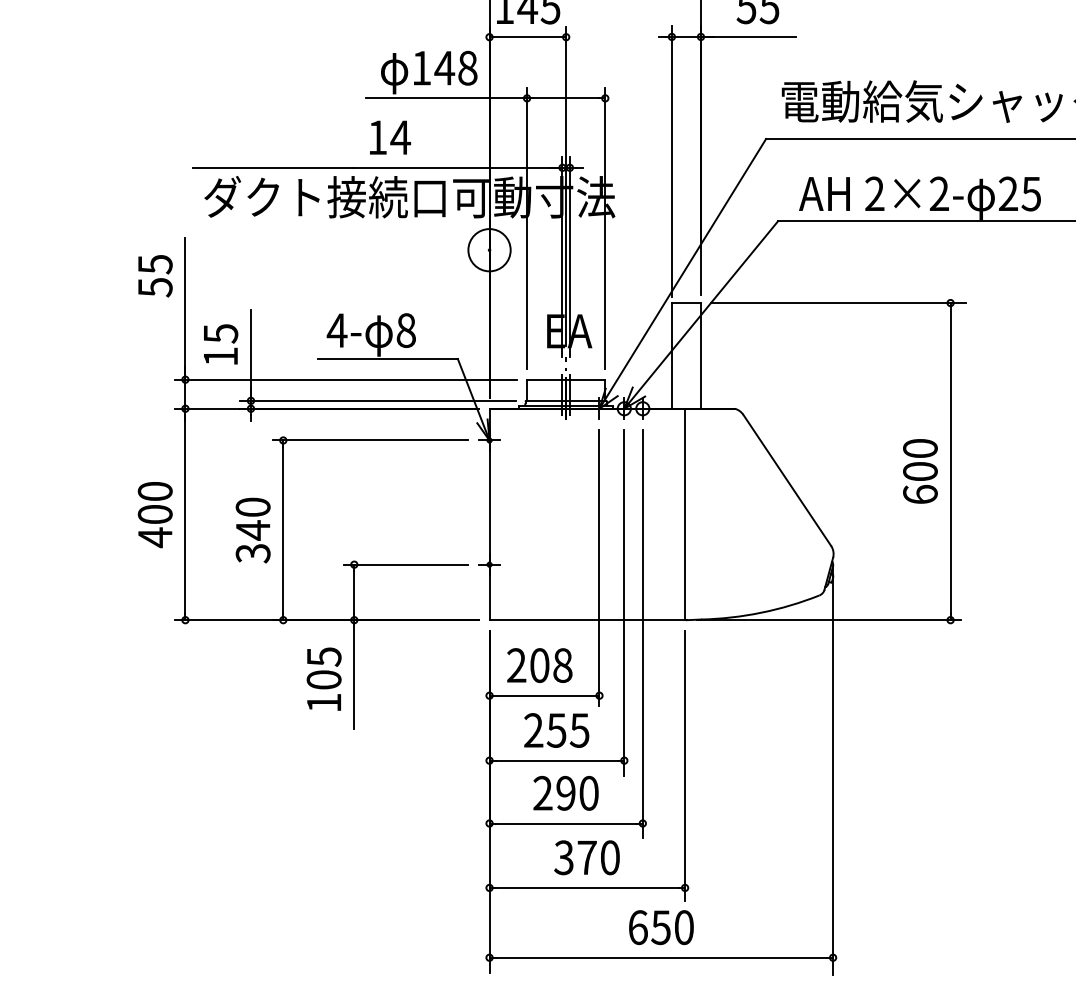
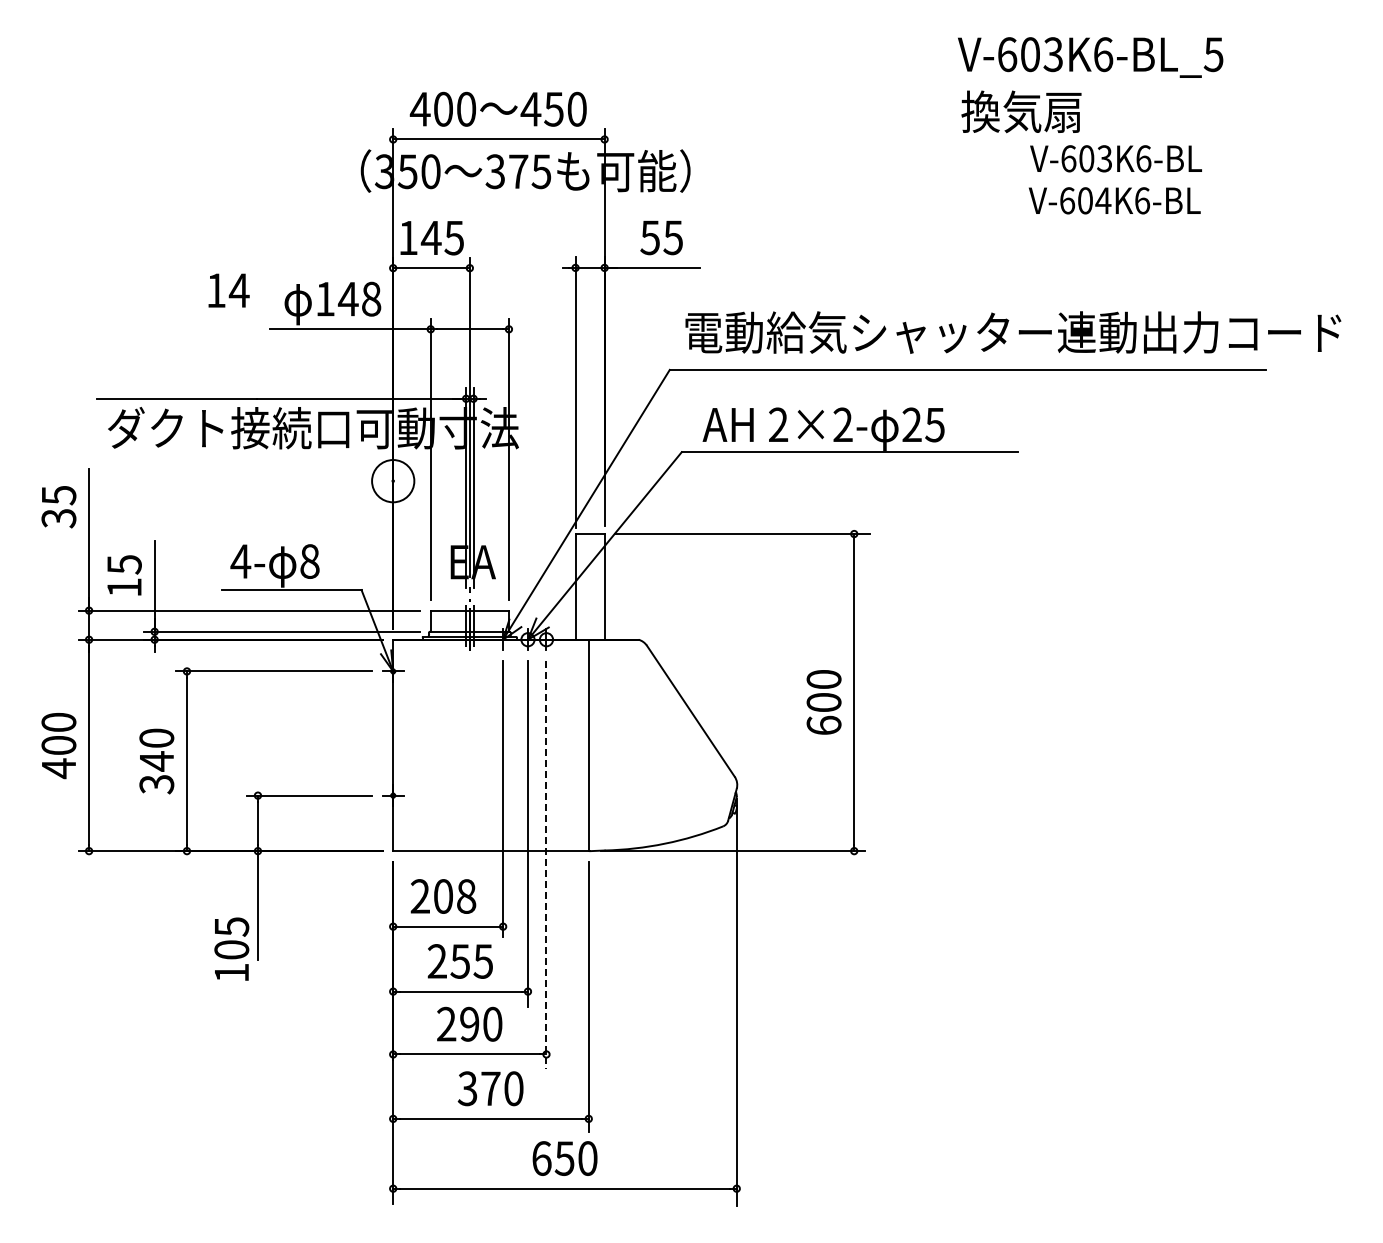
text: (389, 137) -> (228, 290), moved
text: (154, 287) -> (58, 518), 55 -> 35
line: (642, 633) -> (546, 864), solid -> dashed
text: (323, 678) -> (231, 948), moved

